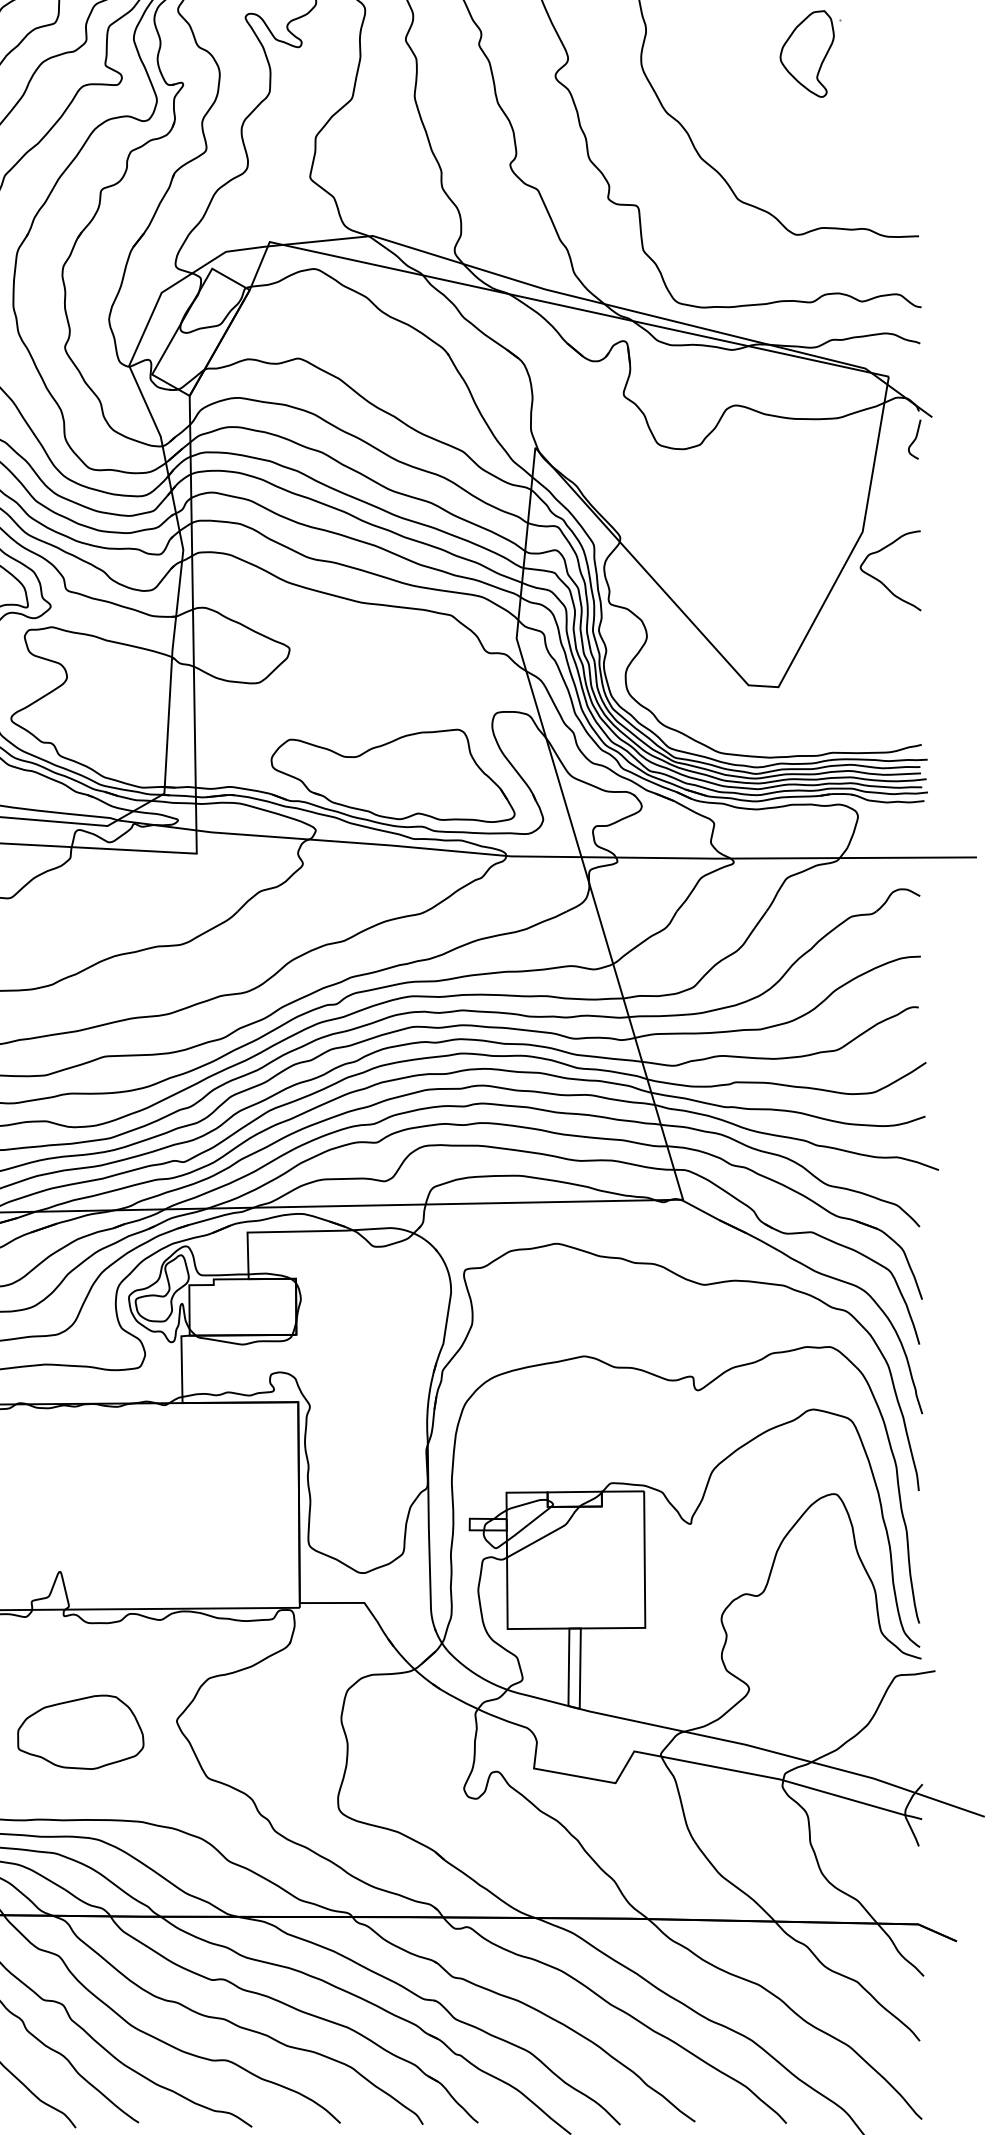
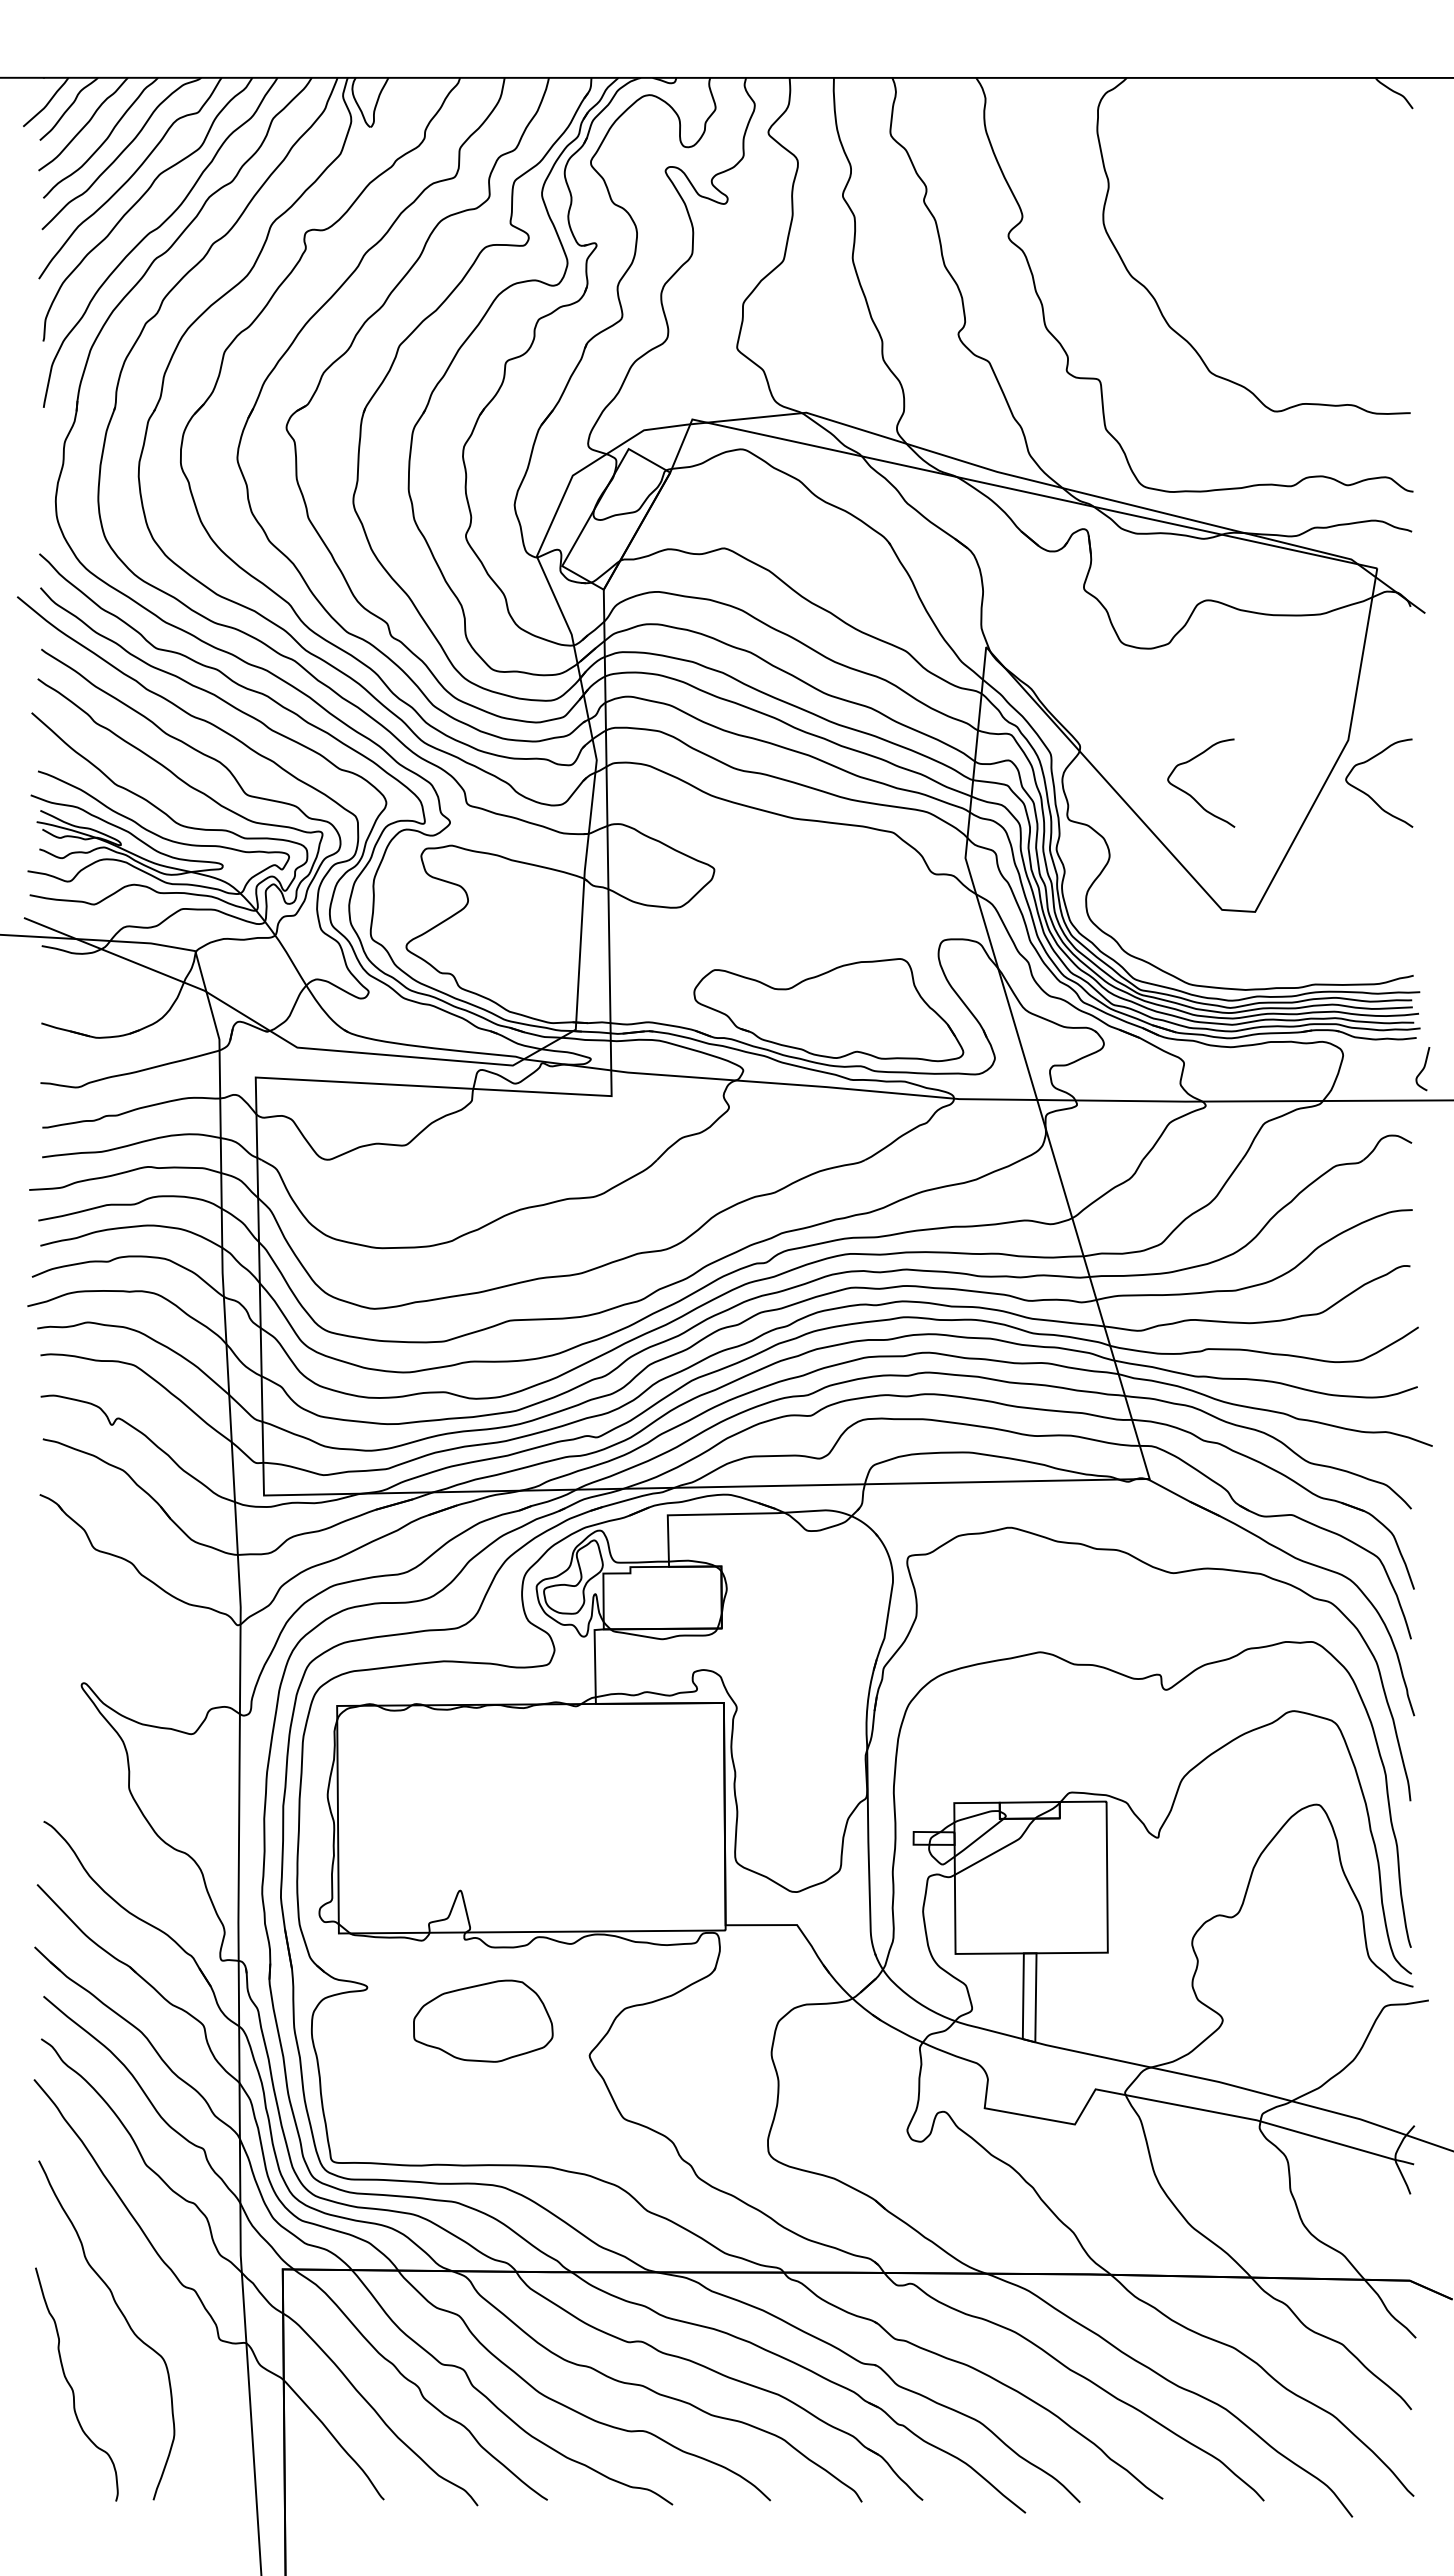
part: (810, 54) -> (1290, 211), removed
curve: (914, 440) -> (1422, 1069), moved
curve: (719, 580) -> (1189, 793), added
part: (80, 1731) -> (483, 2020), moved

